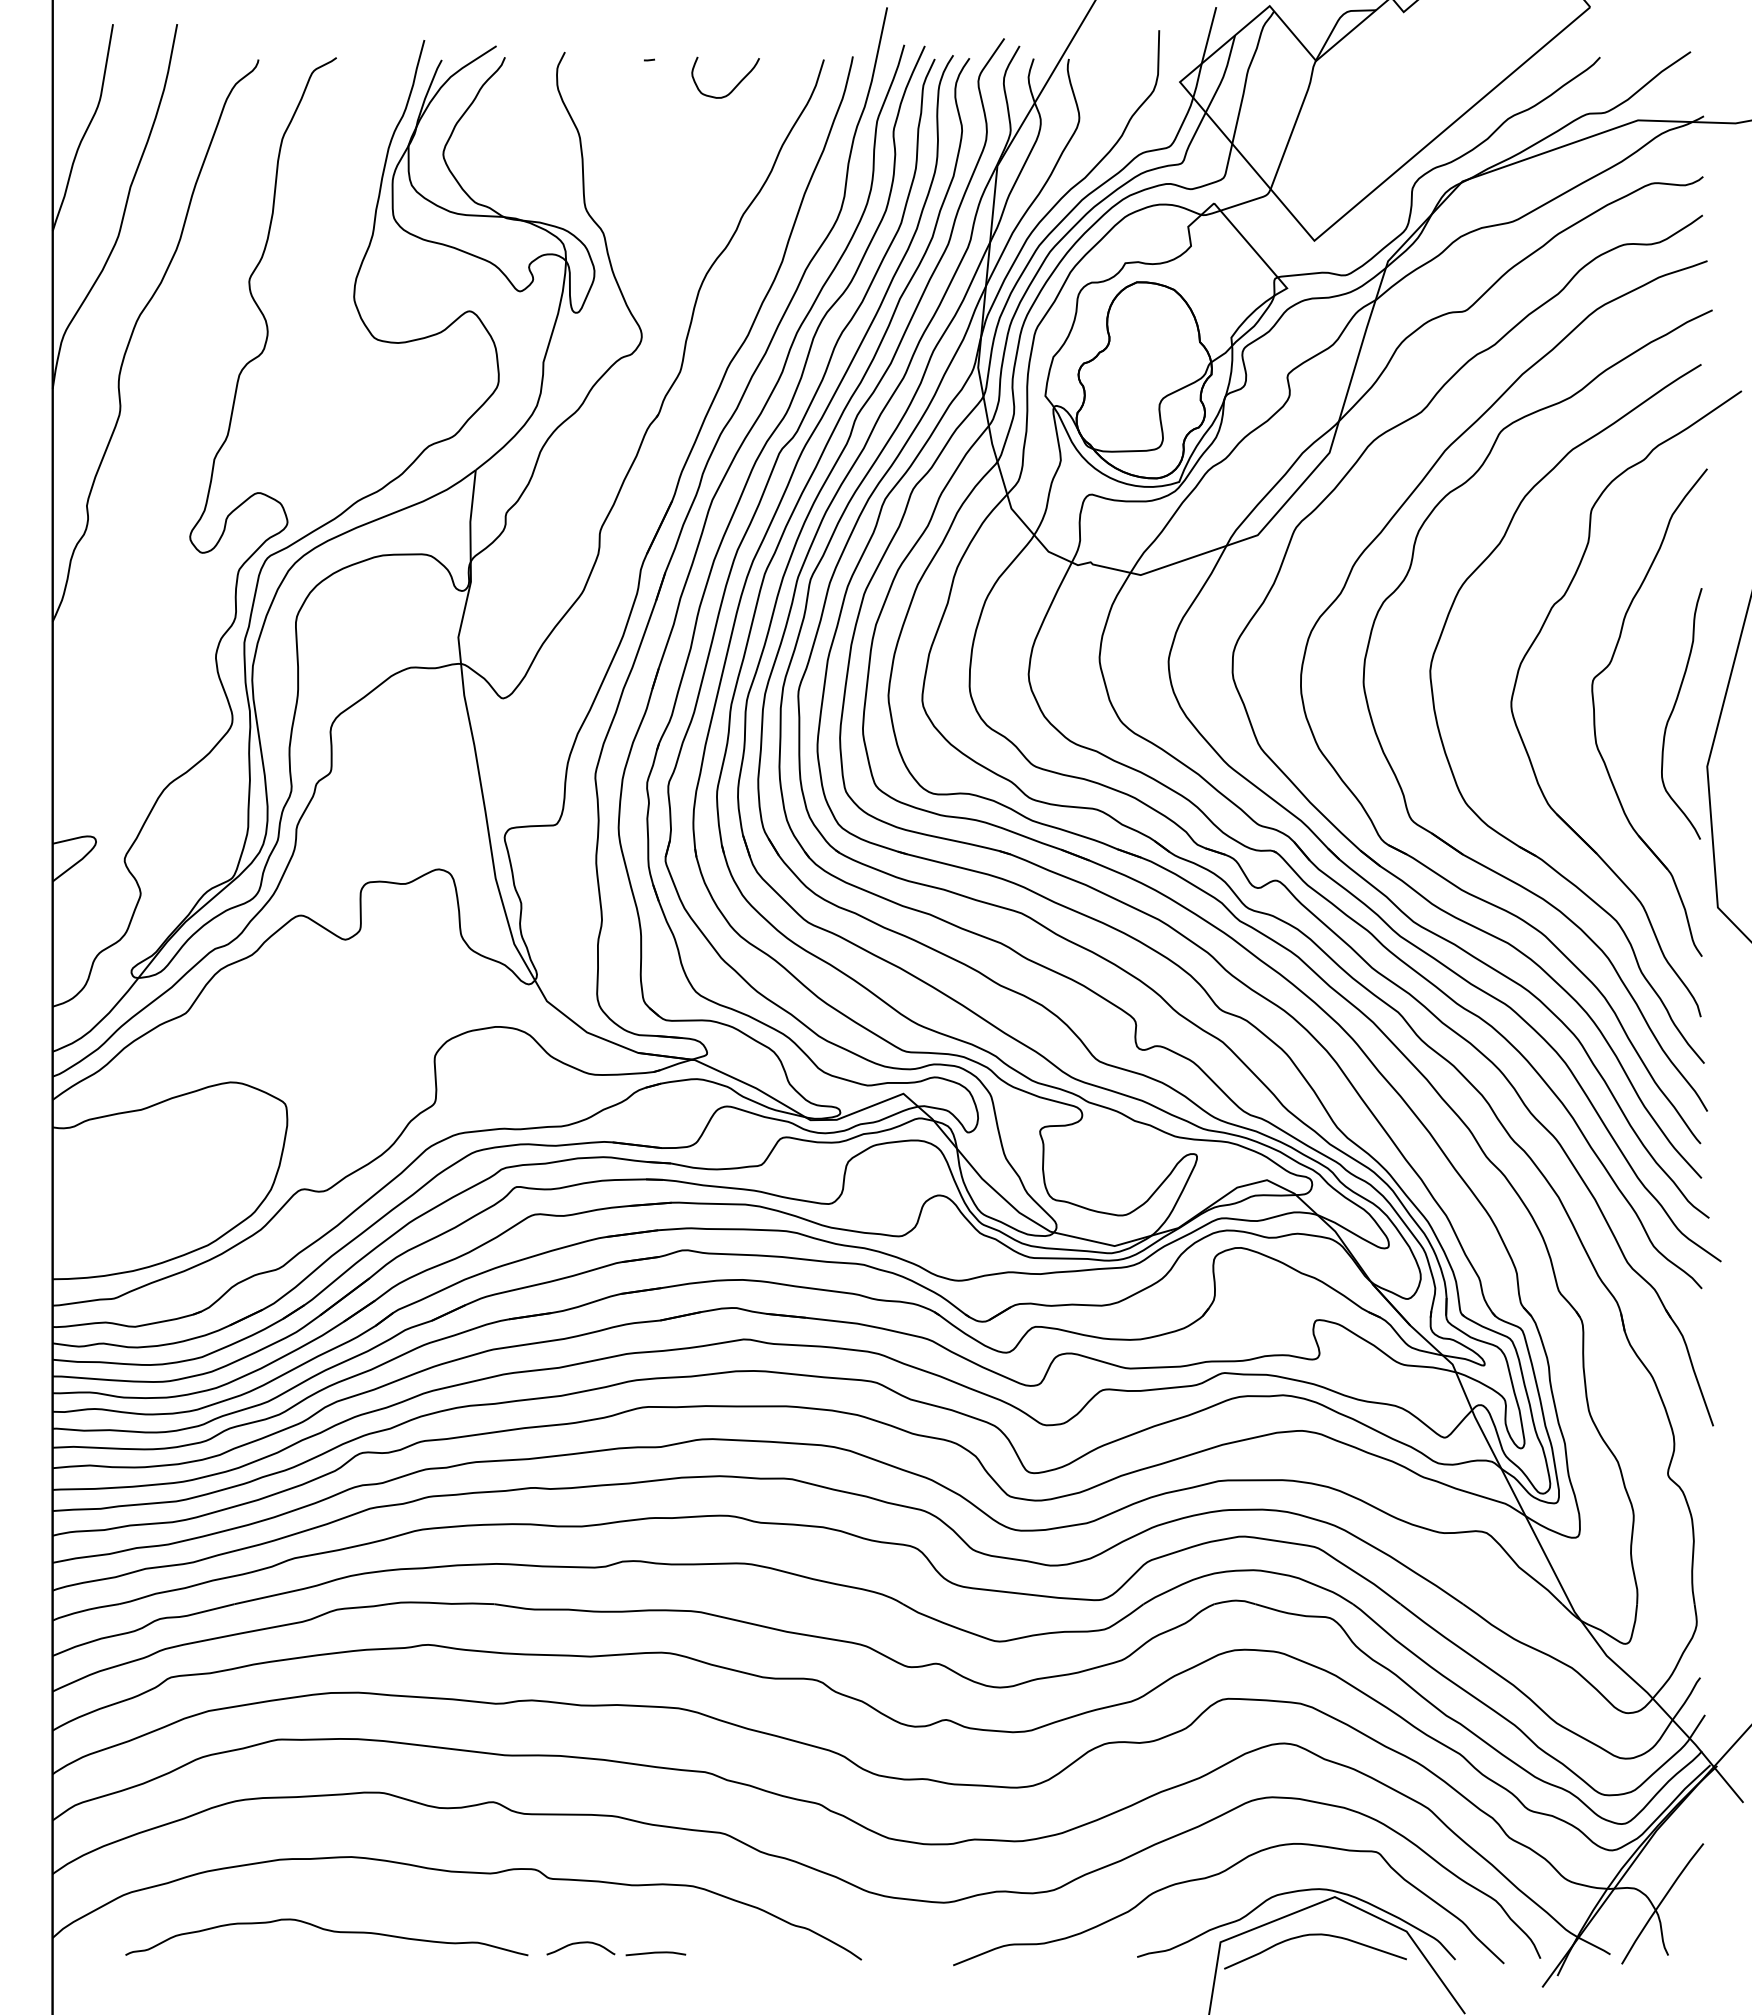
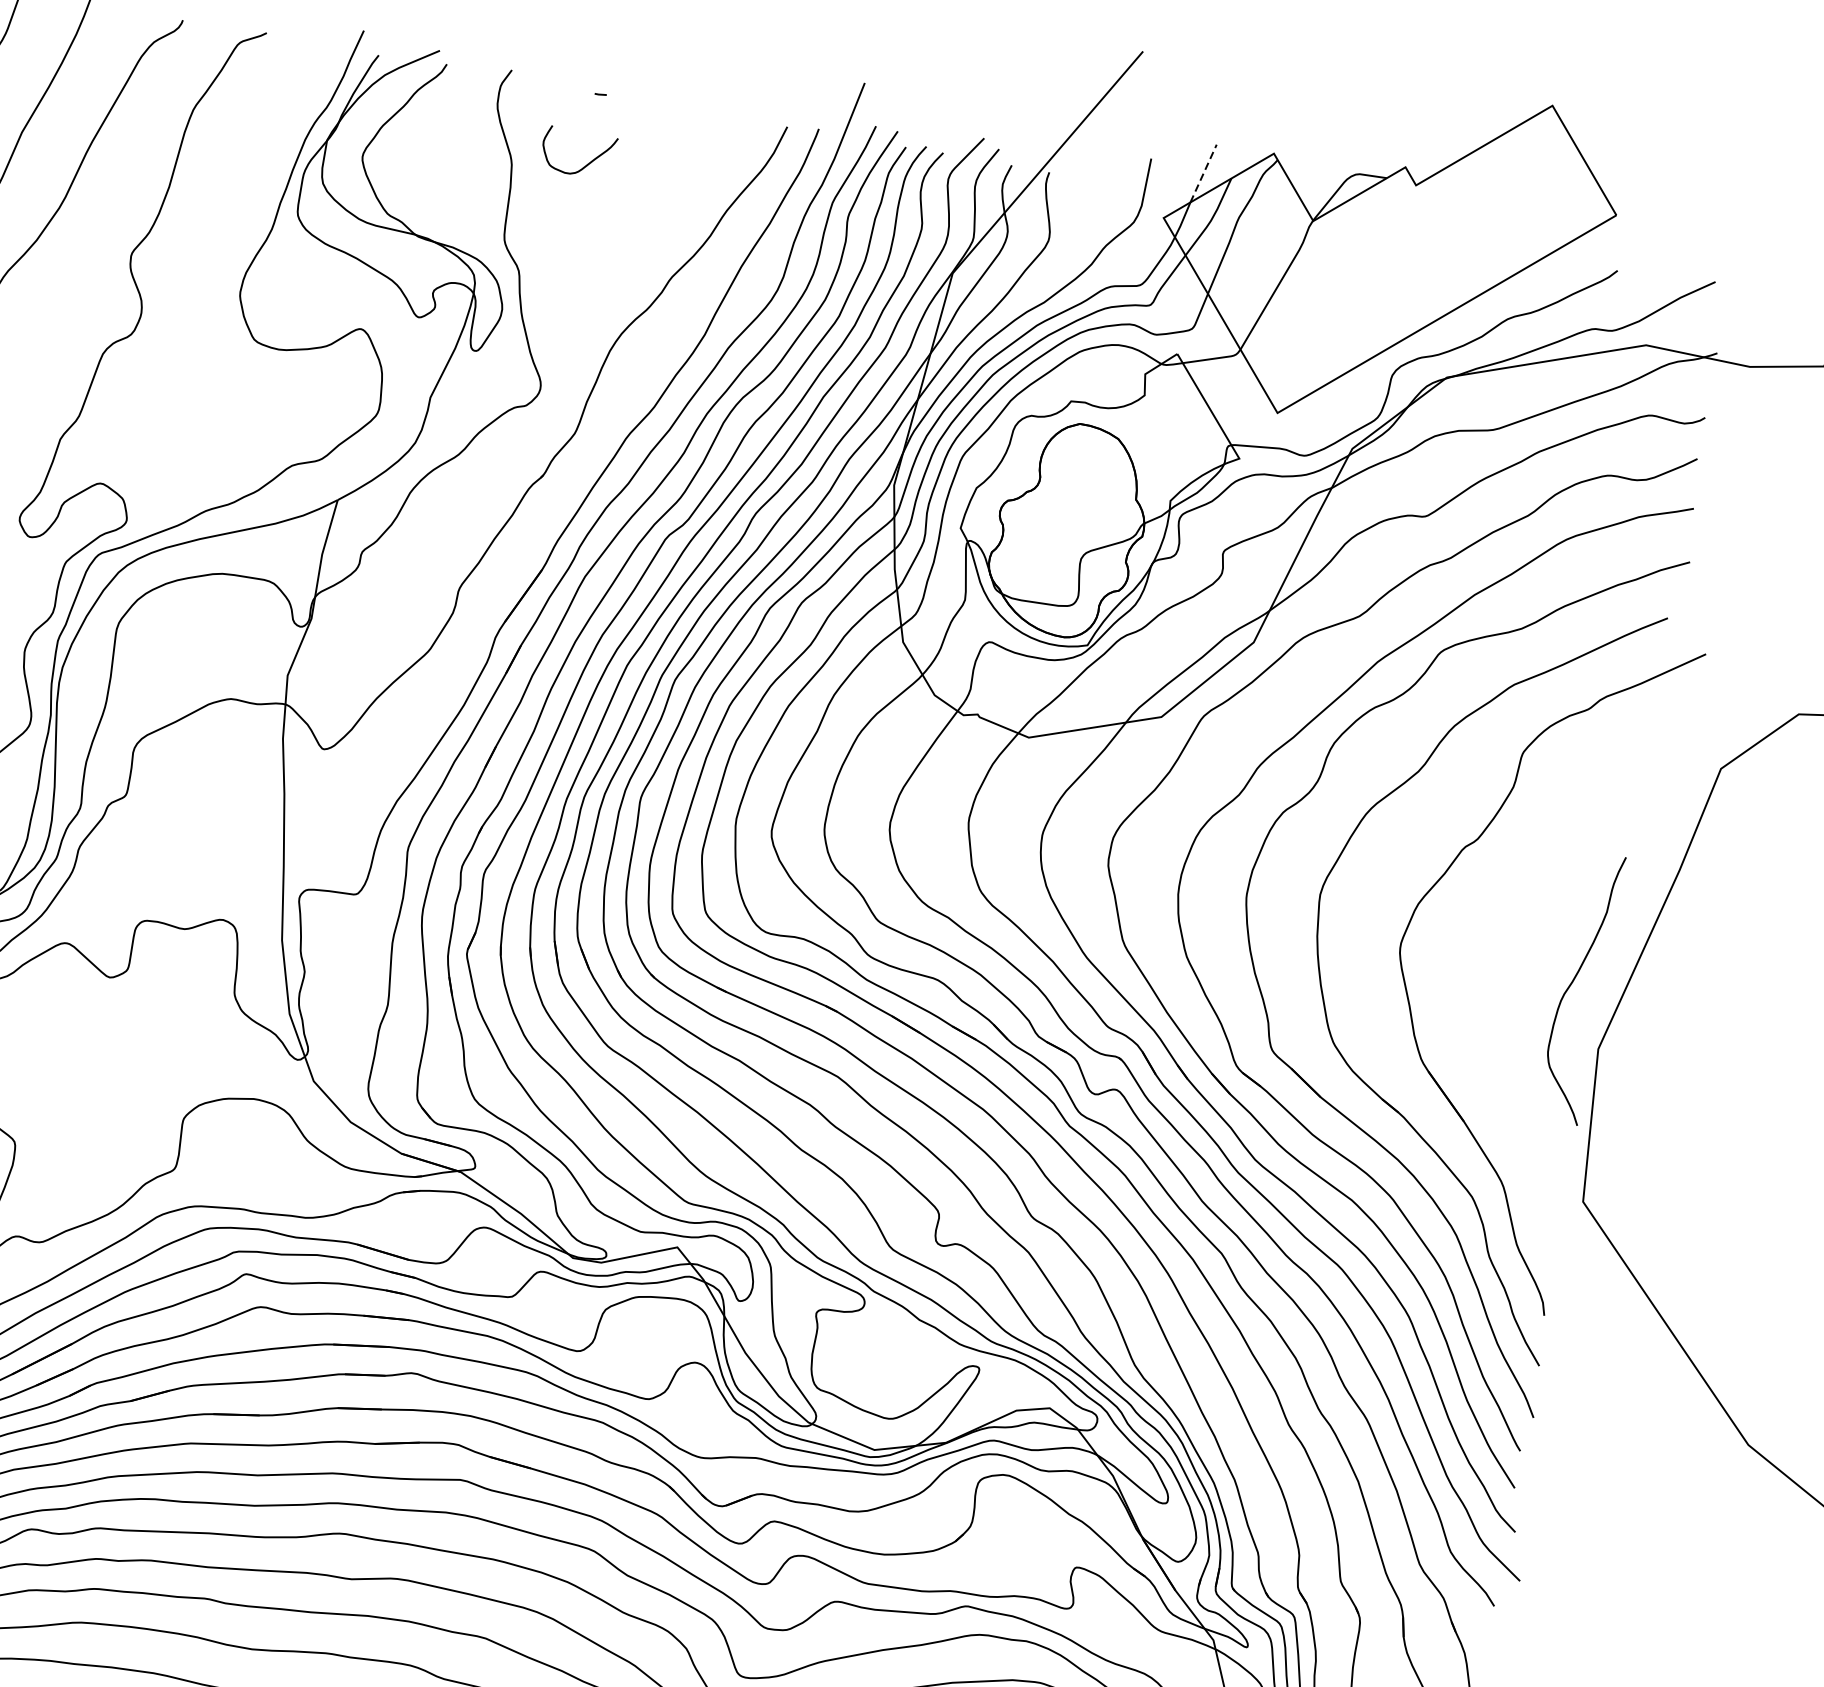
line: (1209, 34) -> (1204, 172), solid -> dashed
curve: (736, 84) -> (588, 162), moved
part: (1595, 715) -> (1488, 973), removed

